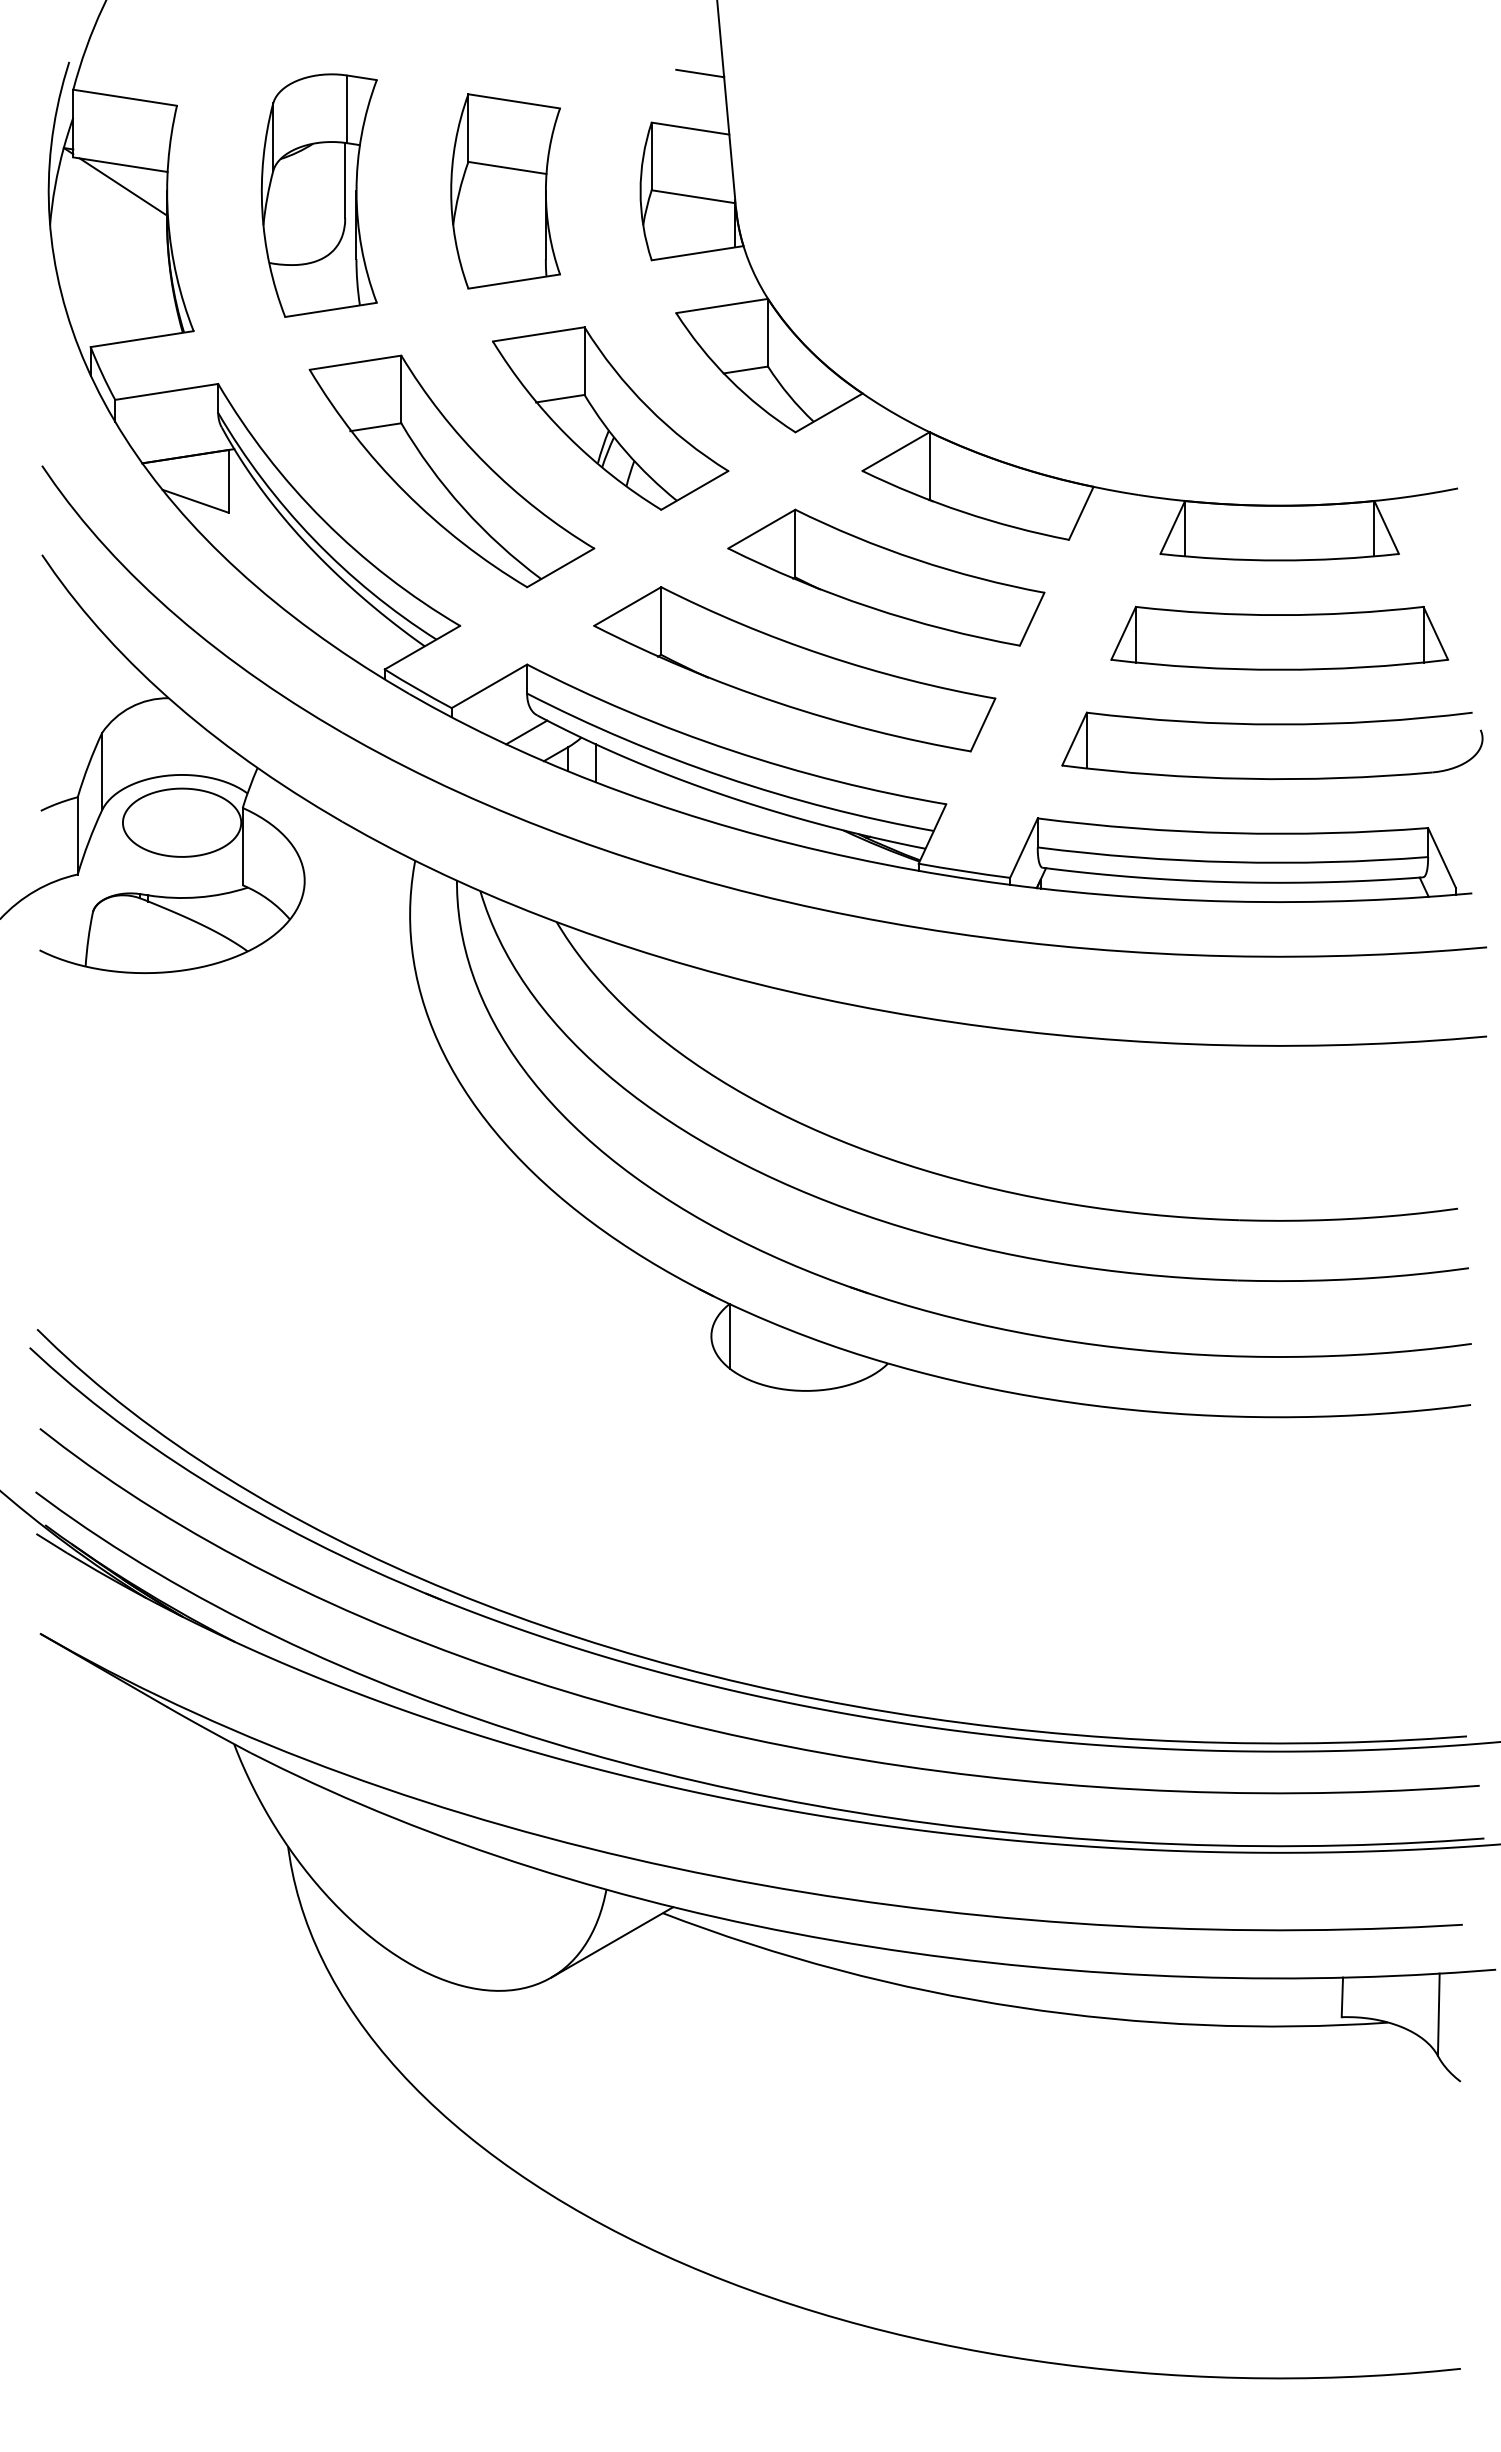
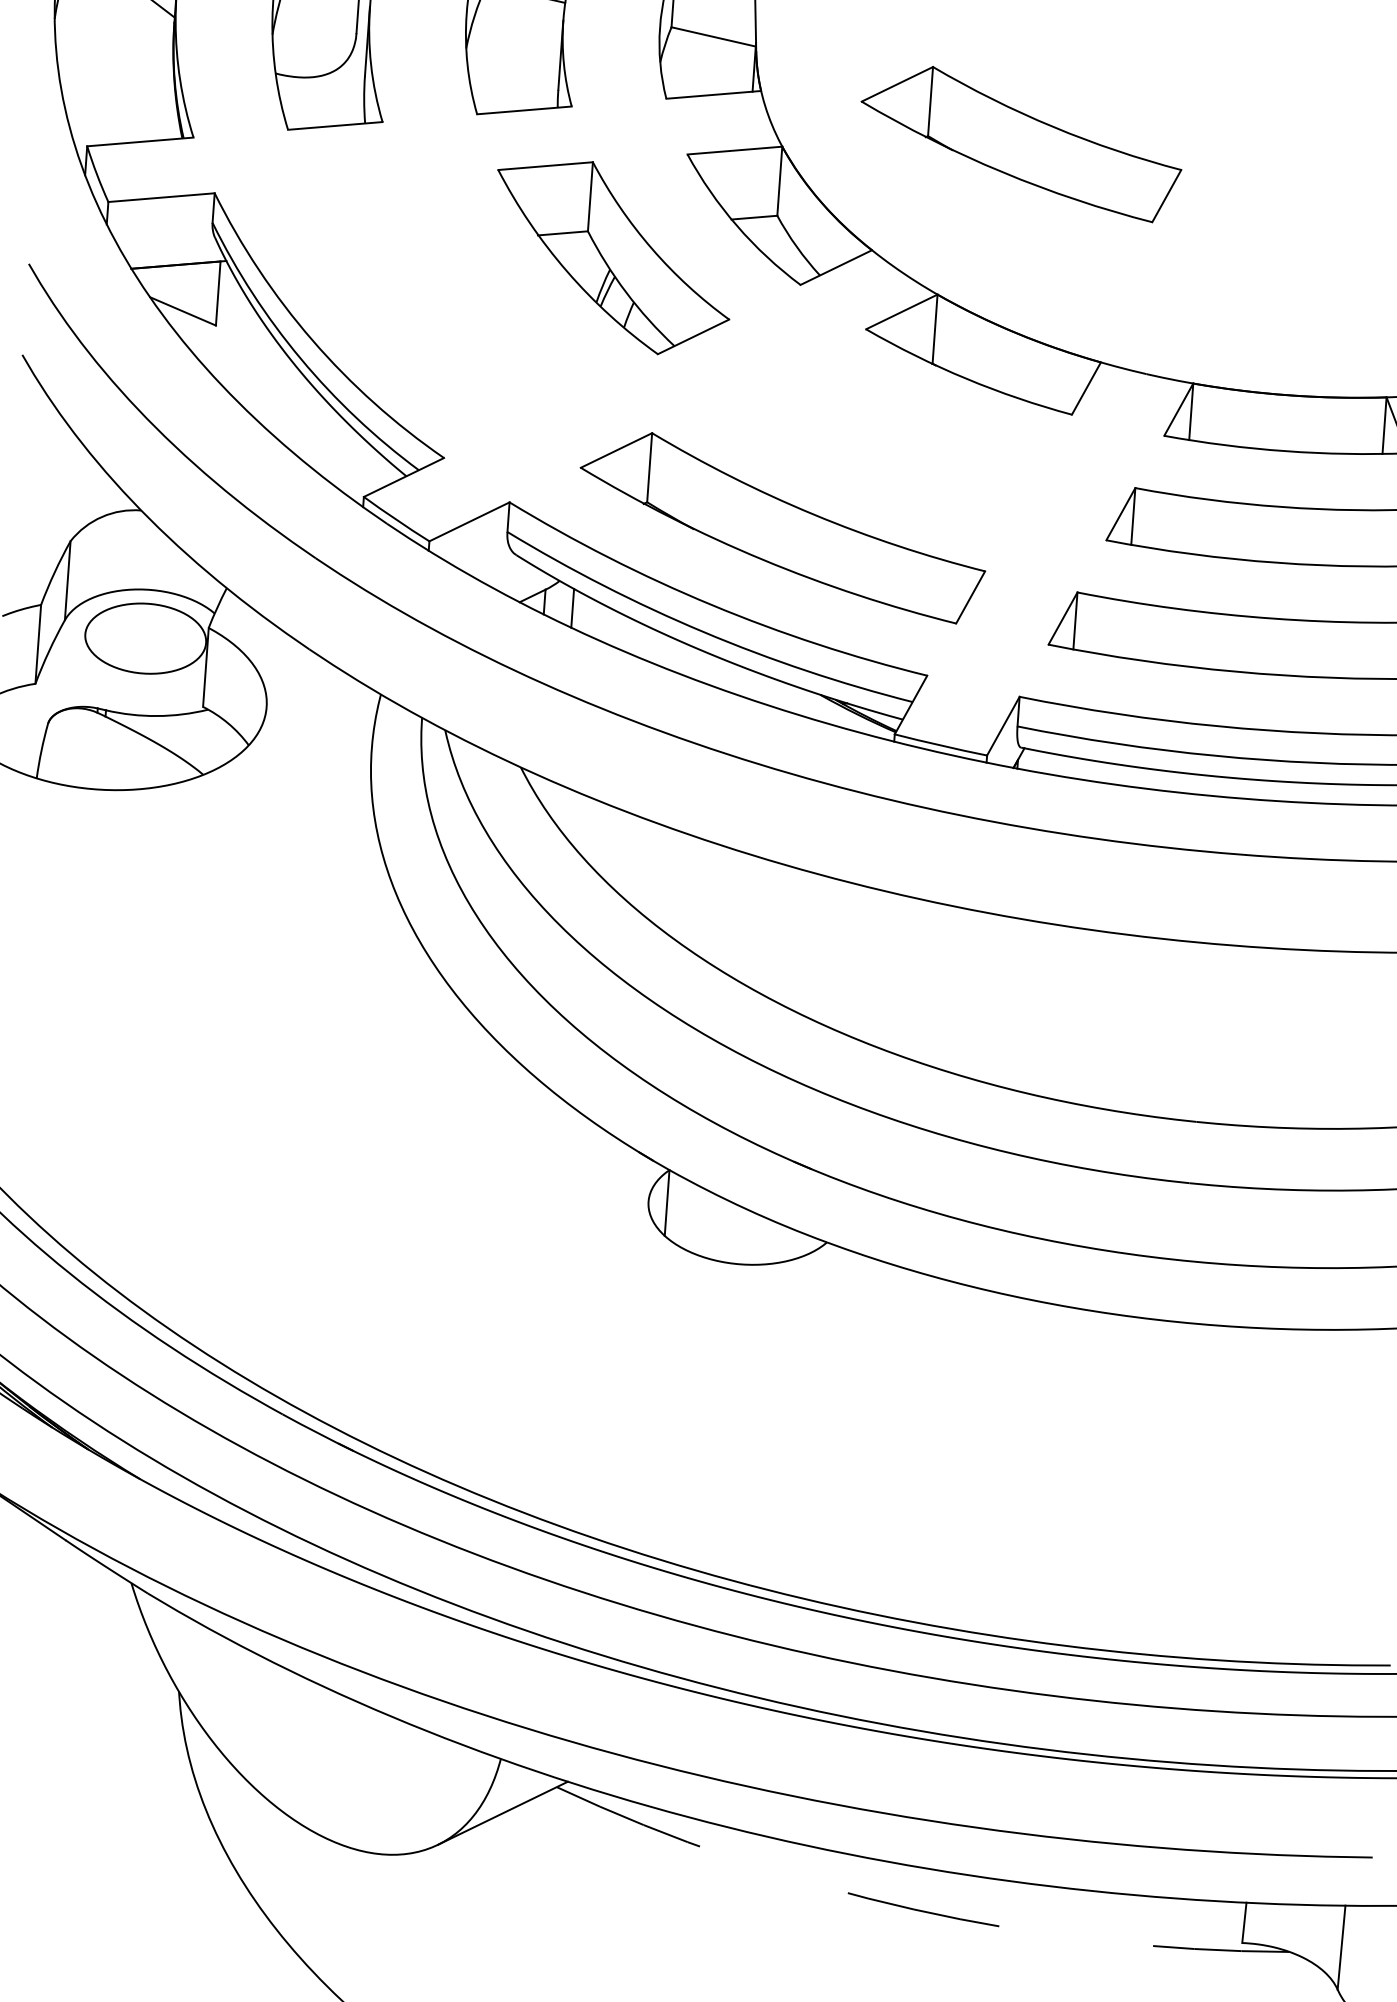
part: (451, 471) -> (446, 299), removed
part: (886, 577) -> (1021, 142), moved
line: (526, 732) -> (503, 571), removed
arc: (1019, 2007) -> (913, 1909), solid -> dashed

